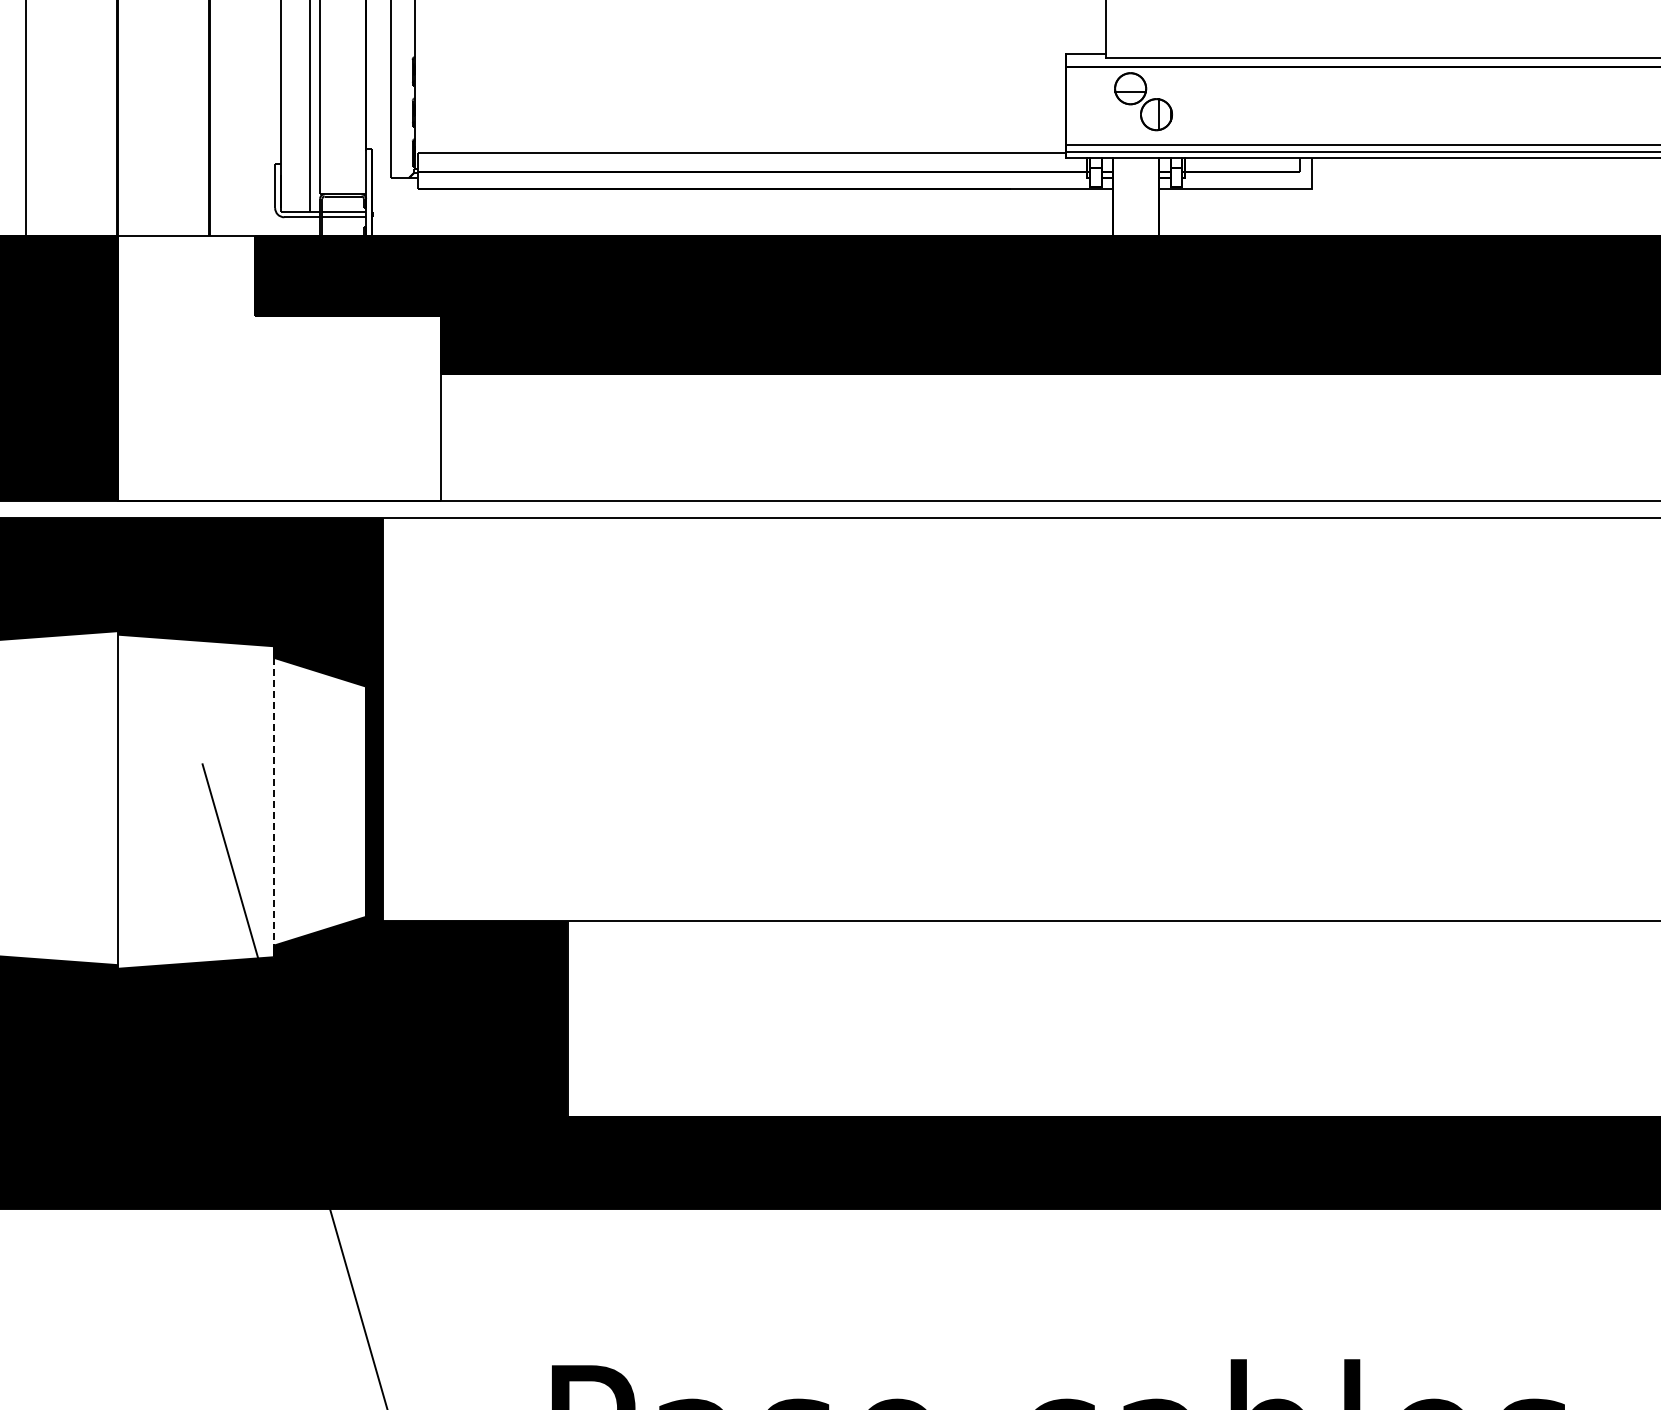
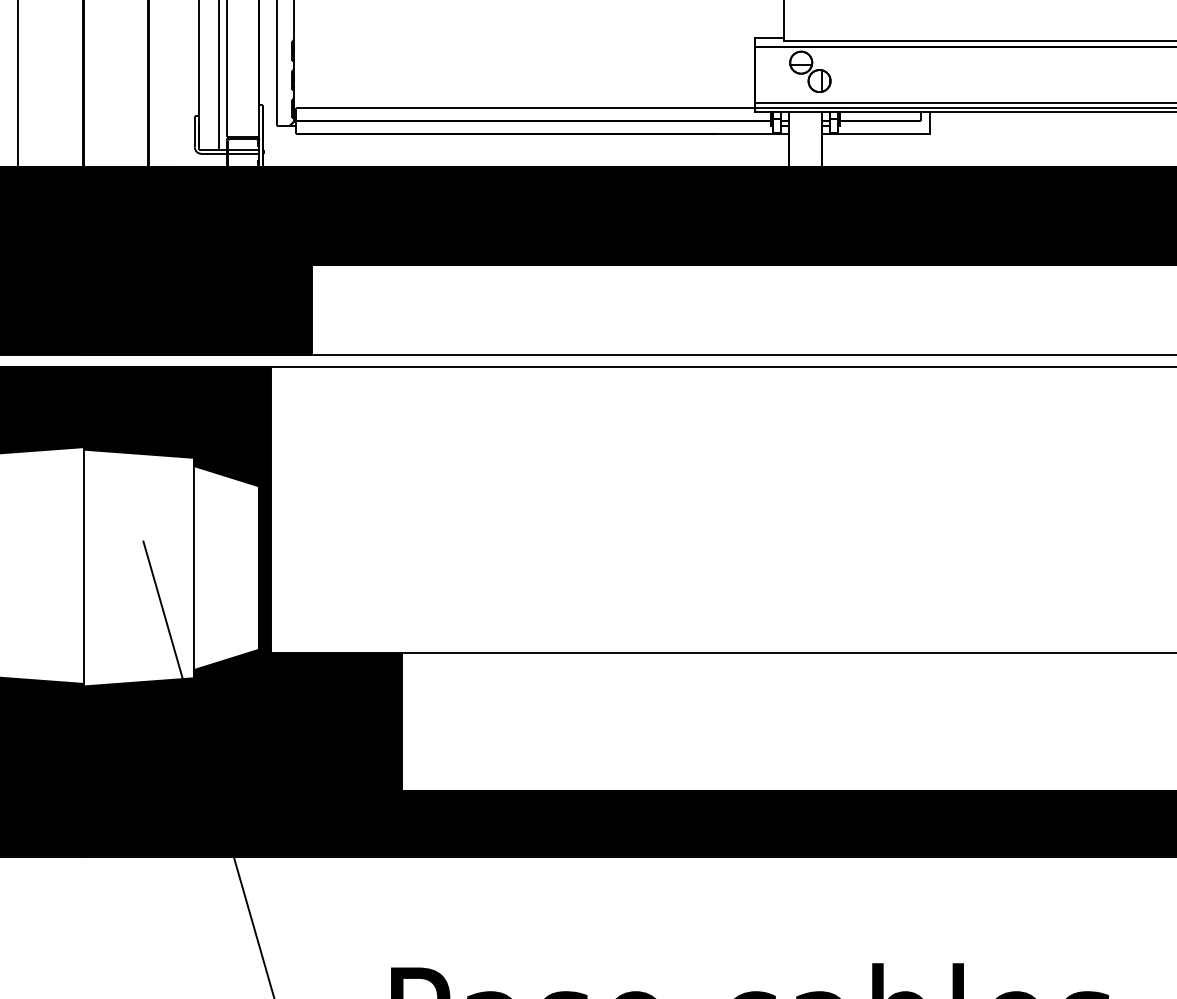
fill: (278, 367) -> (197, 260), added
line: (273, 801) -> (193, 567), dashed -> solid

